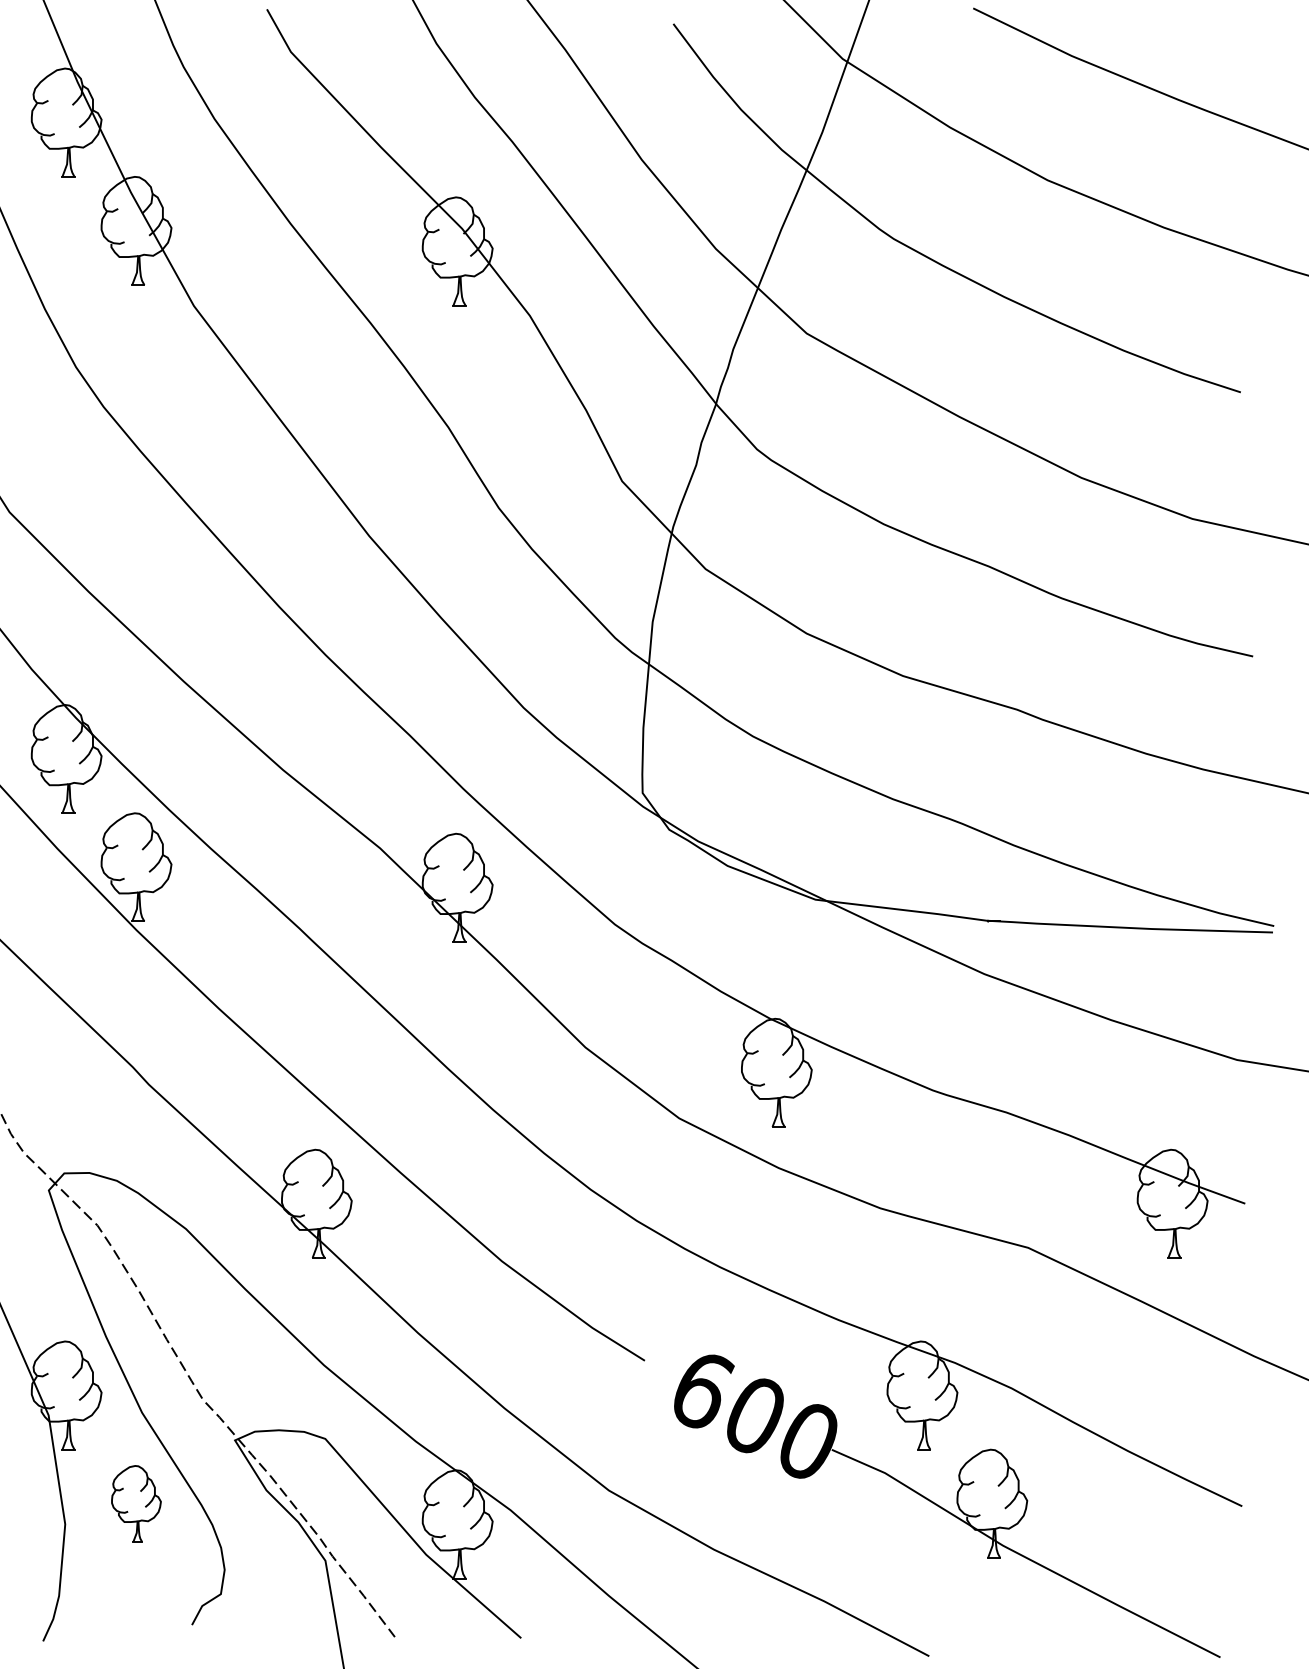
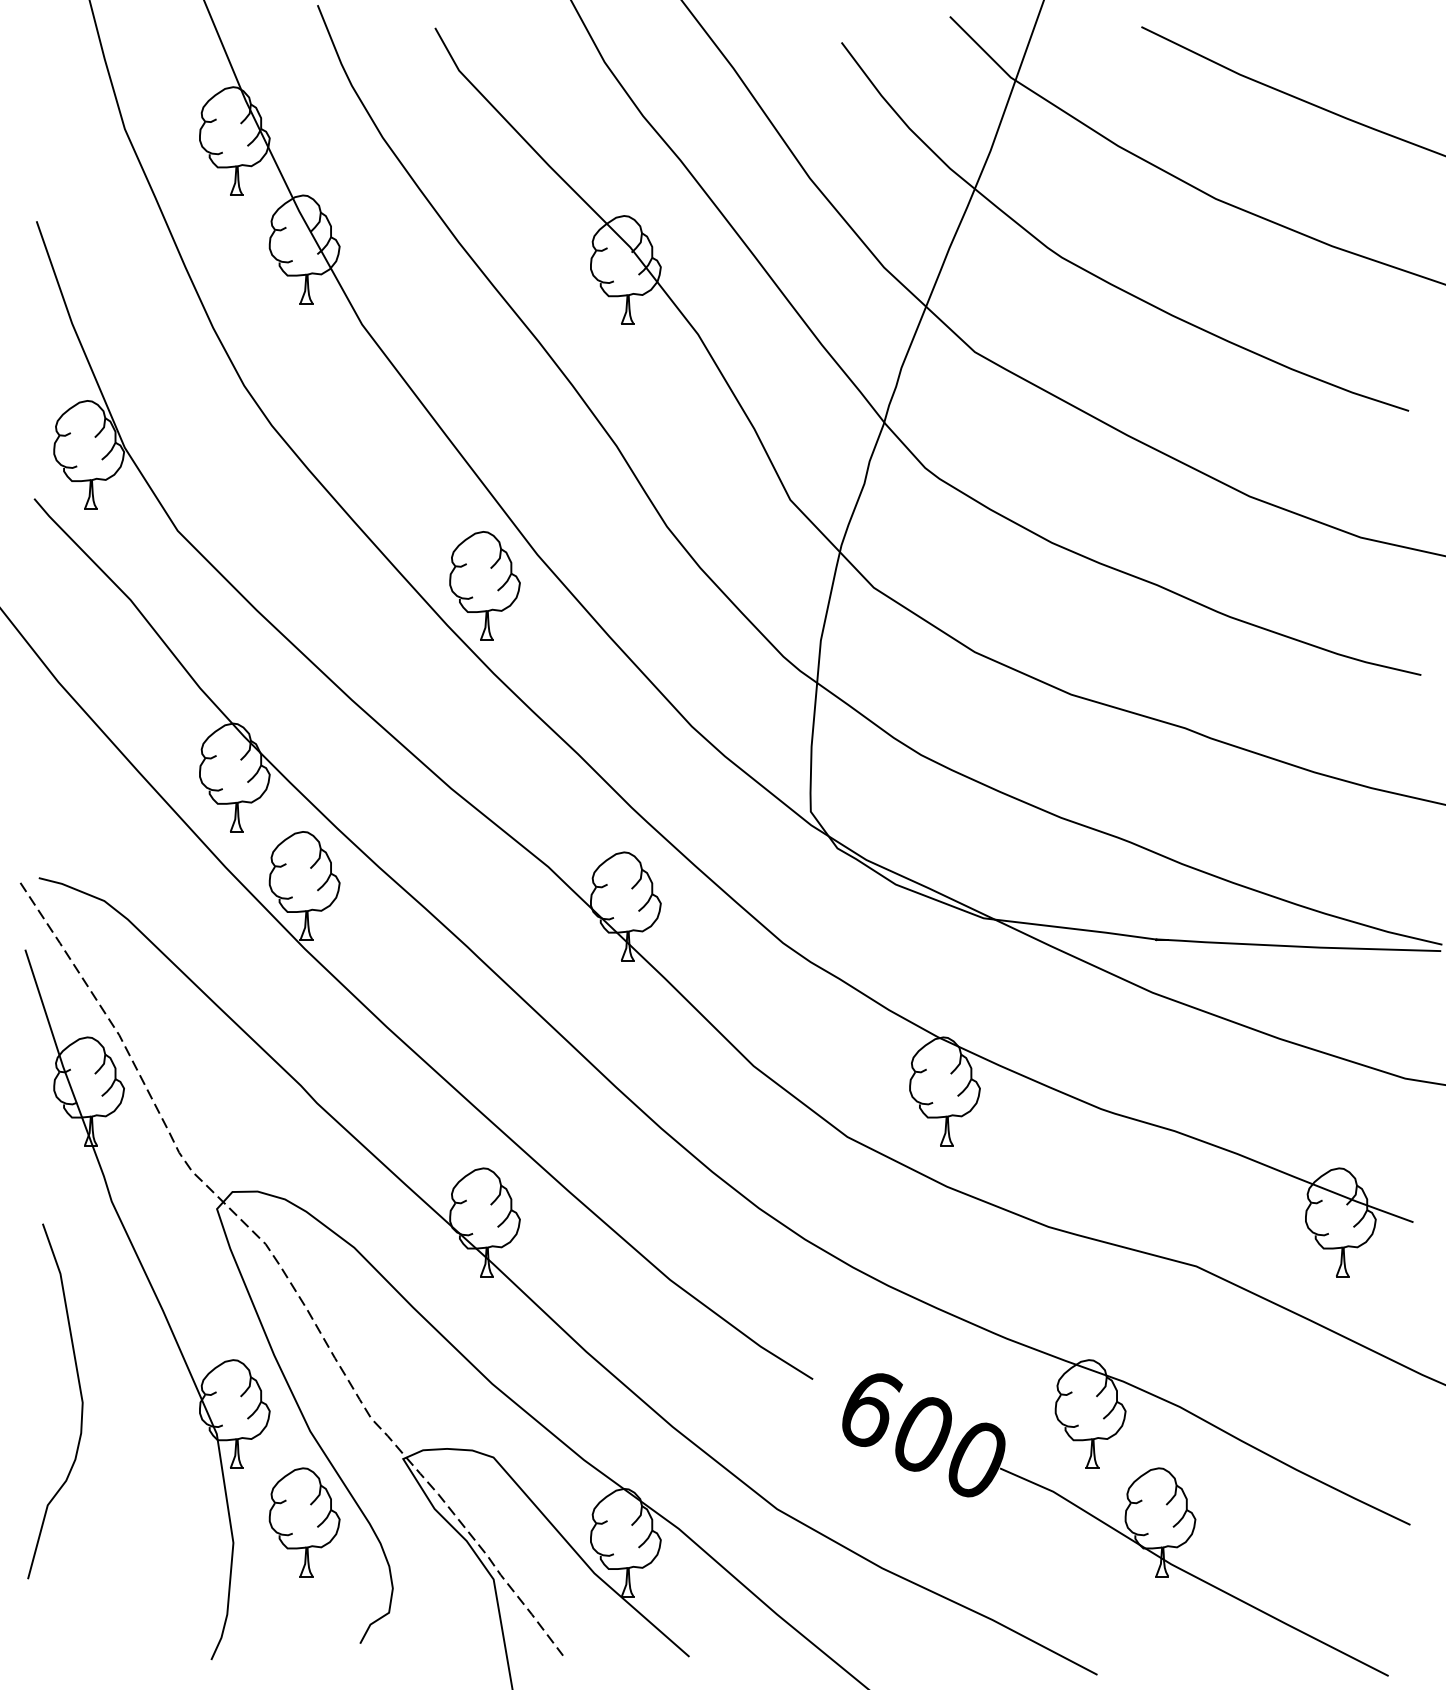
part: (316, 566) -> (484, 585), added
part: (136, 1503) -> (304, 1522), size x1.43

